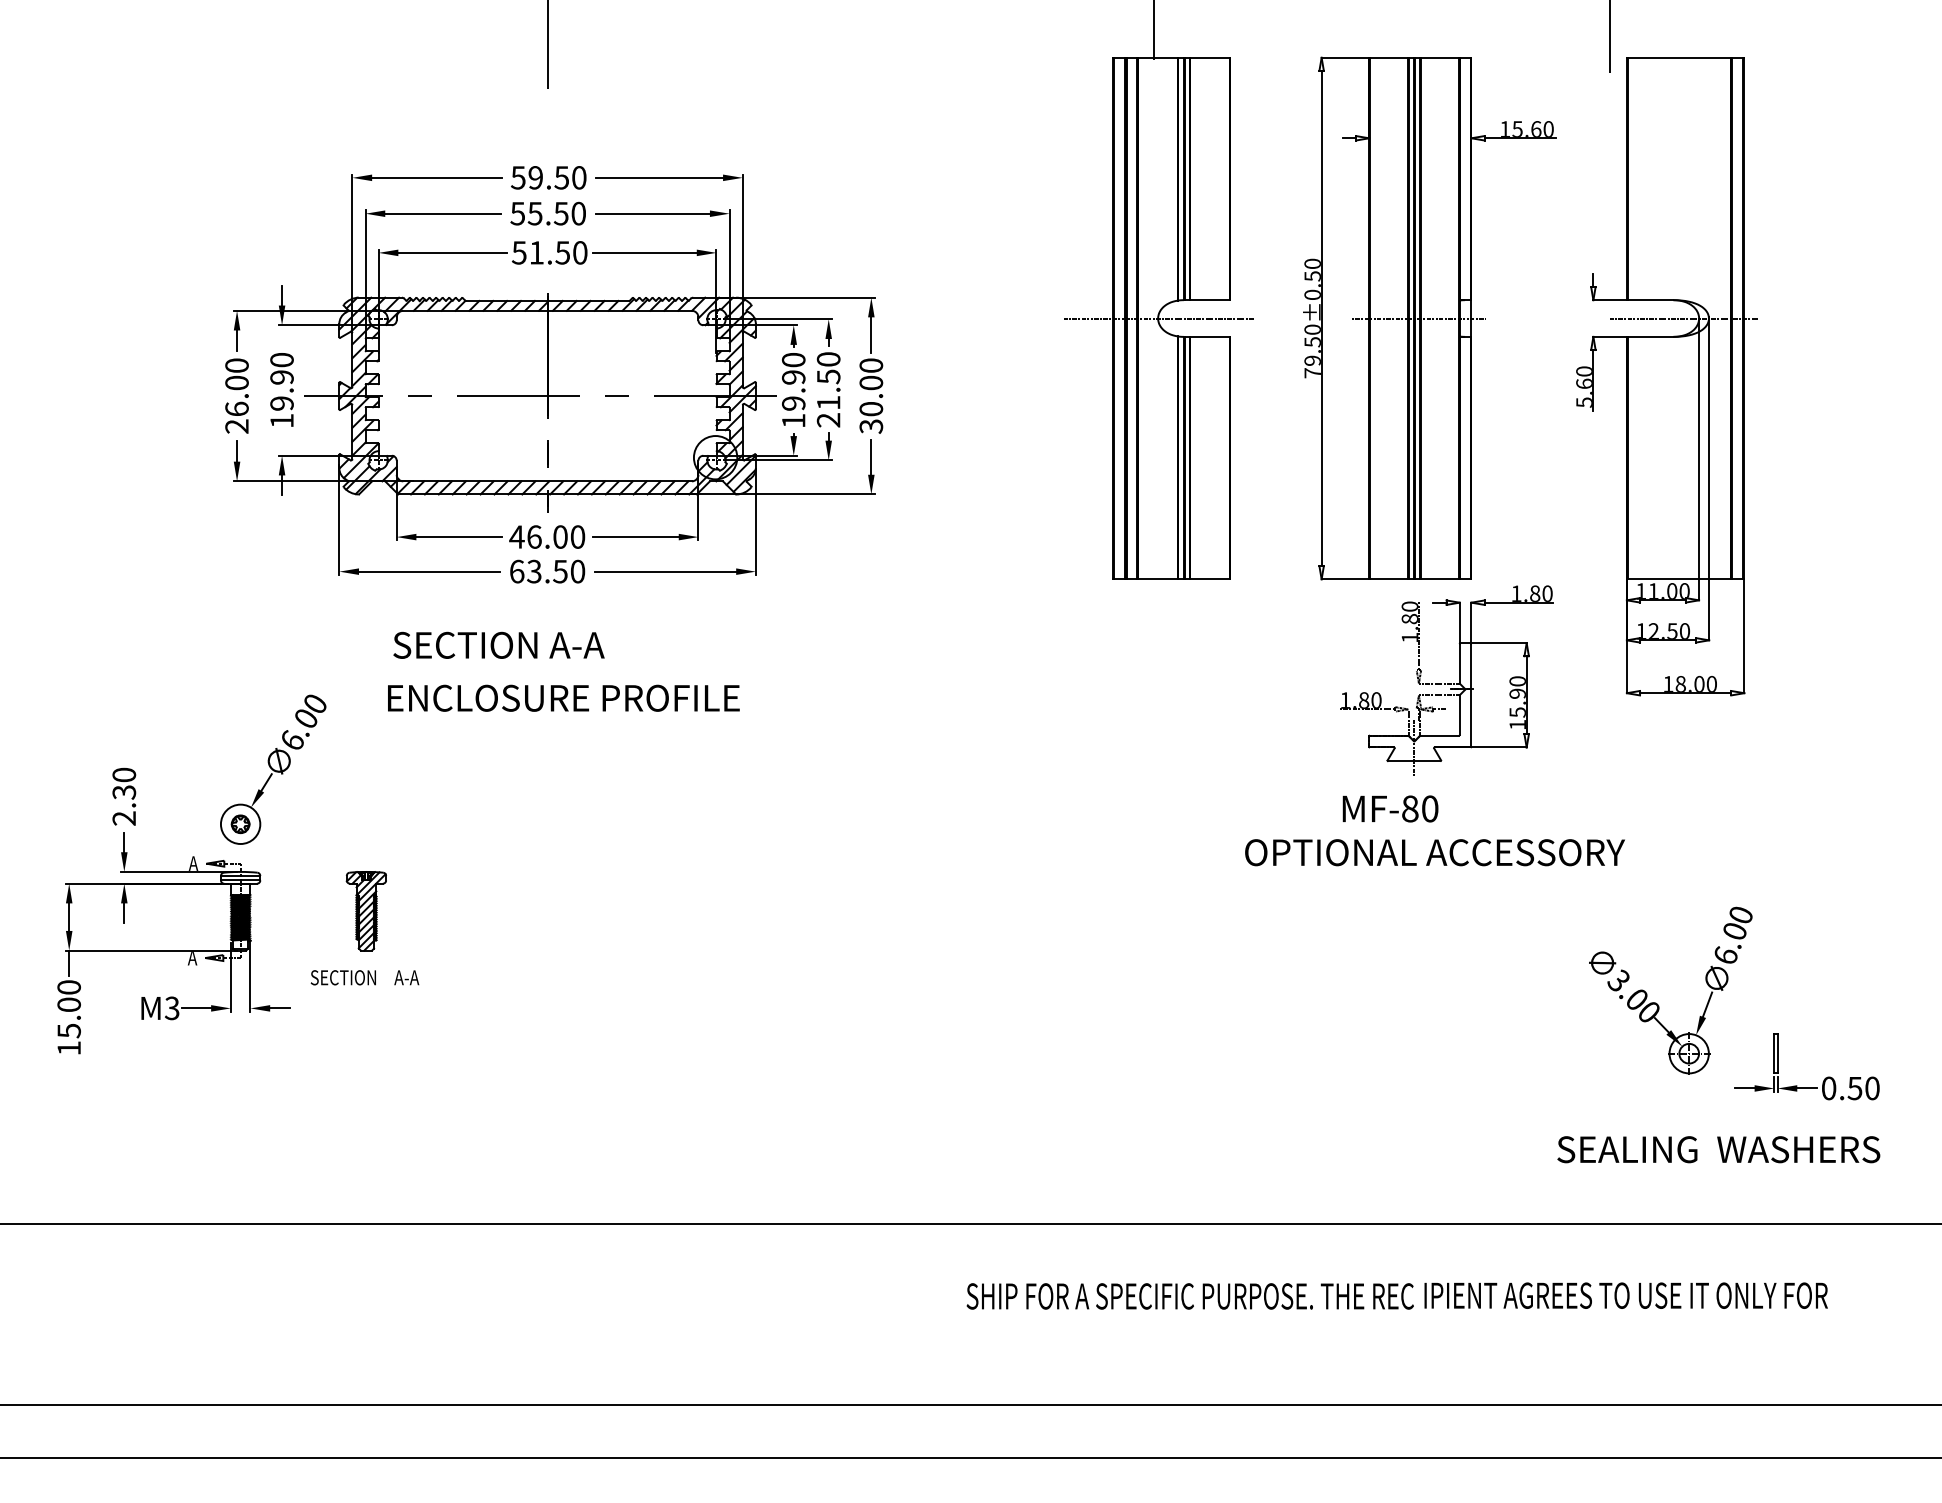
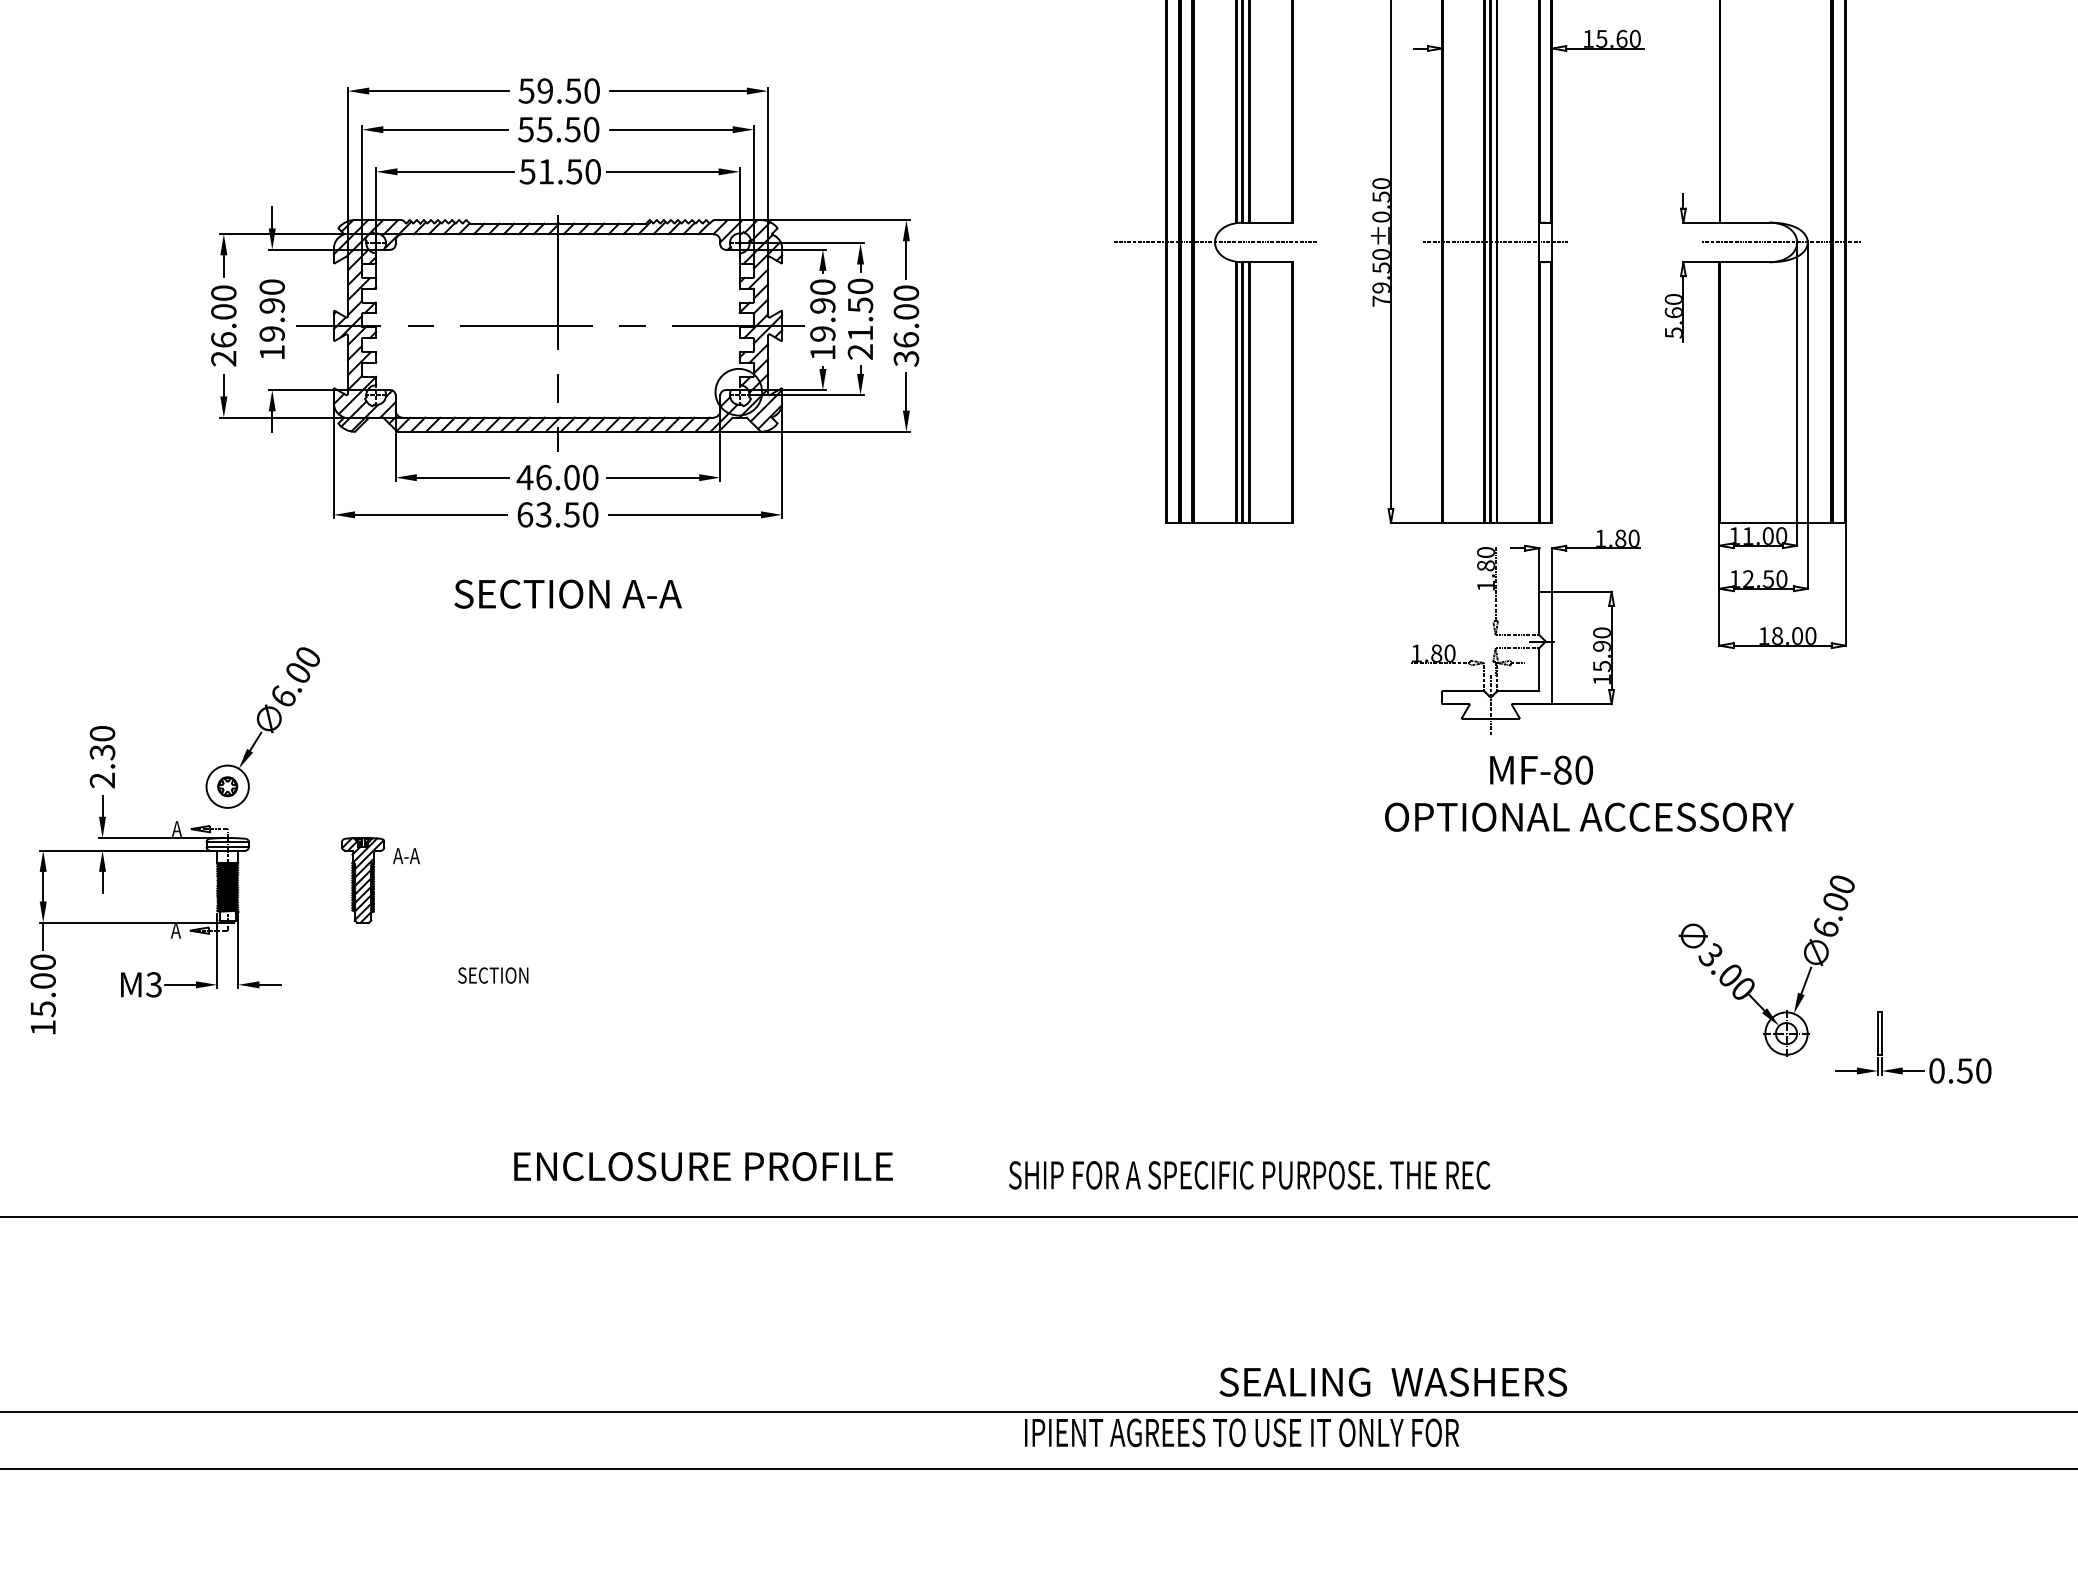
text: (871, 408) -> (906, 339), 30.00 -> 36.00
text: (498, 644) -> (567, 593), moved
text: (563, 697) -> (703, 1165), moved
text: (1434, 830) -> (1588, 793), moved
text: (342, 977) -> (492, 975), moved
text: (406, 977) -> (406, 855), moved
text: (1718, 1149) -> (1392, 1382), moved
text: (1625, 1295) -> (1241, 1432), moved
text: (1189, 1296) -> (1248, 1175), moved

